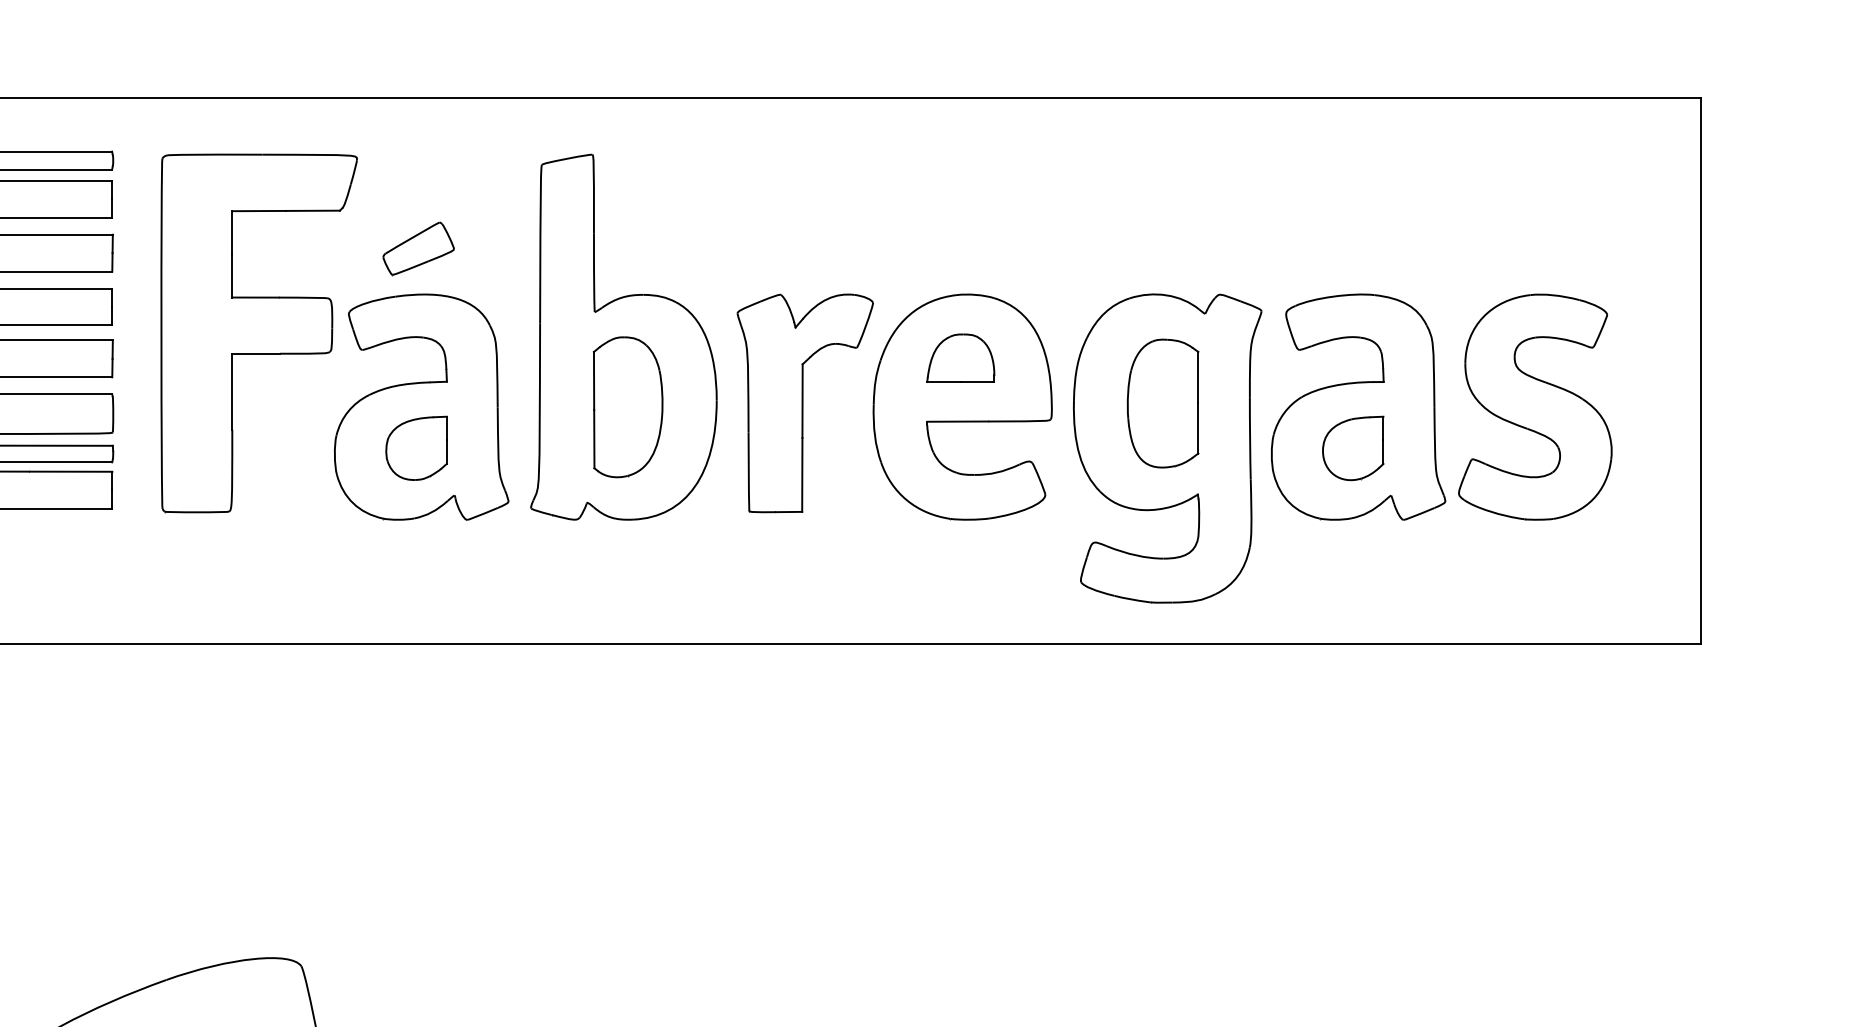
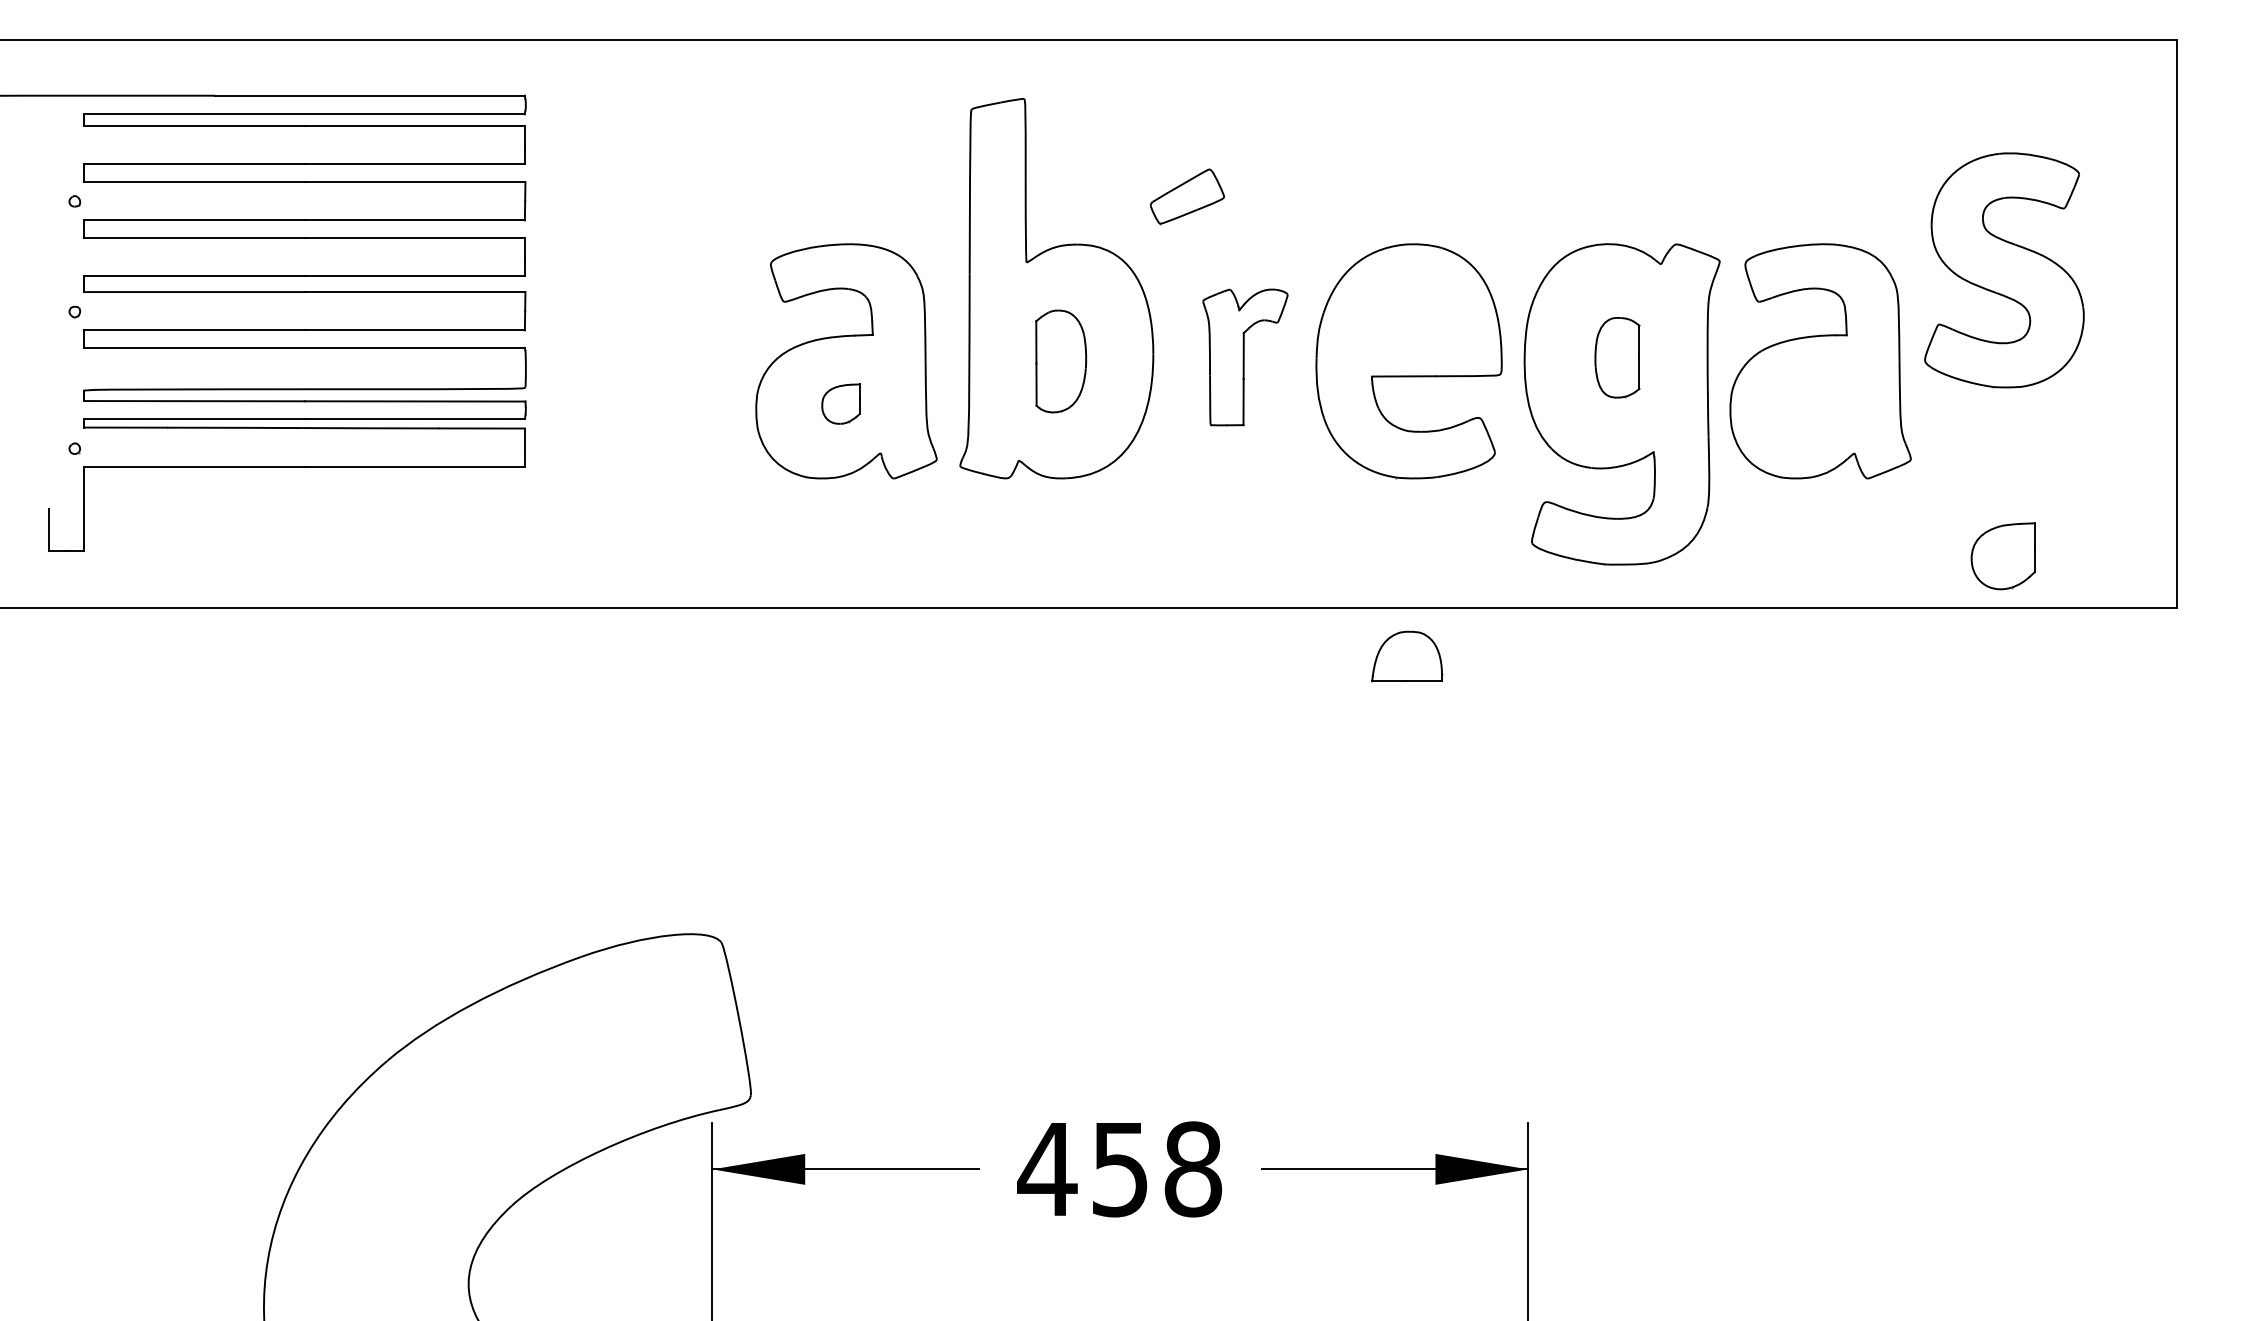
part: (417, 248) -> (1186, 196), moved
part: (259, 333) -> (677, 284), removed
part: (961, 358) -> (1407, 656), moved
part: (805, 403) -> (1245, 357), size x0.6
part: (1163, 403) -> (1617, 357), size x0.6
part: (627, 407) -> (1060, 361), size x0.7
part: (1535, 407) -> (2004, 270), moved
part: (415, 447) -> (840, 403), size x0.6
part: (1352, 448) -> (2002, 556), moved

